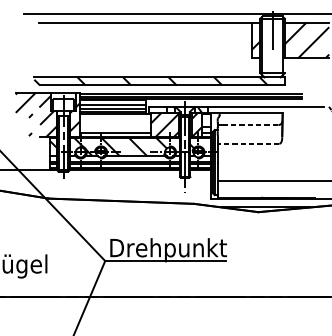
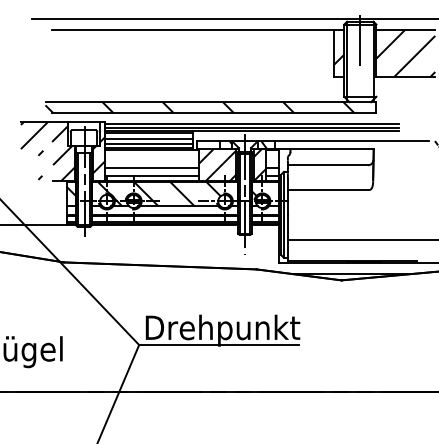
line: (250, 125) -> (331, 165), dashed -> solid
line: (115, 127) -> (152, 168), added
line: (248, 143) -> (328, 189), dashed -> solid

